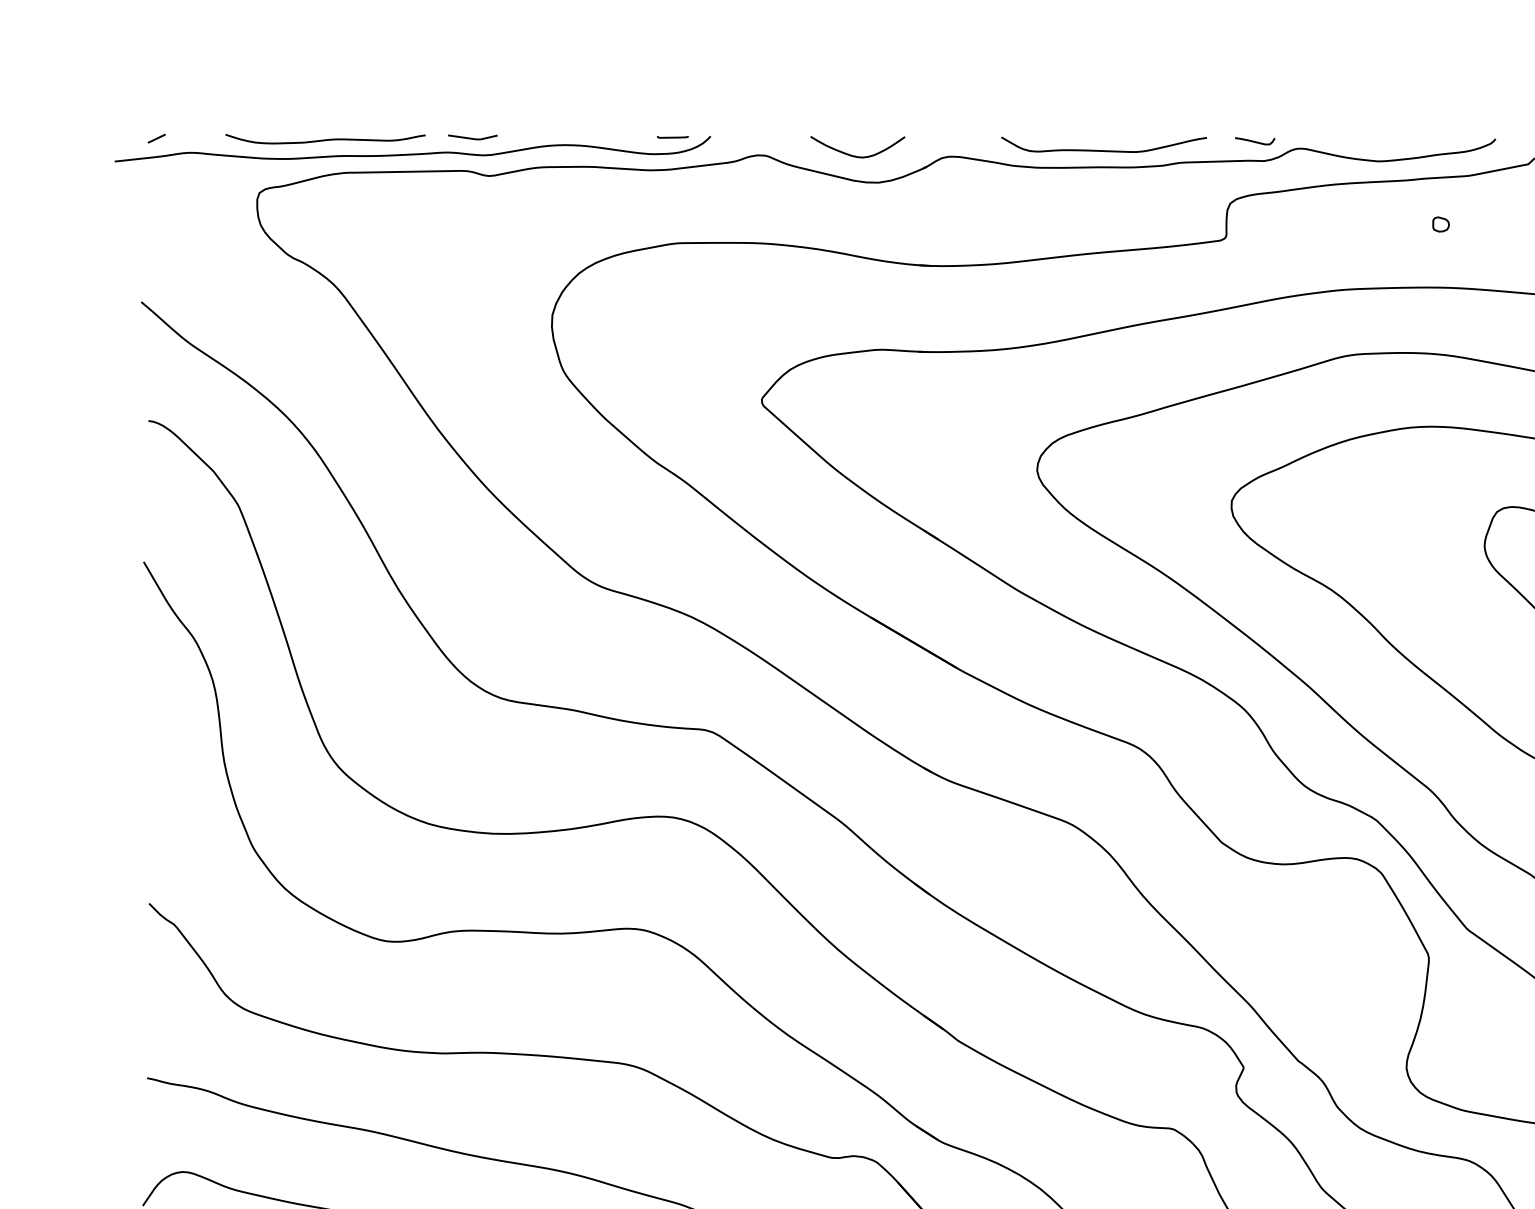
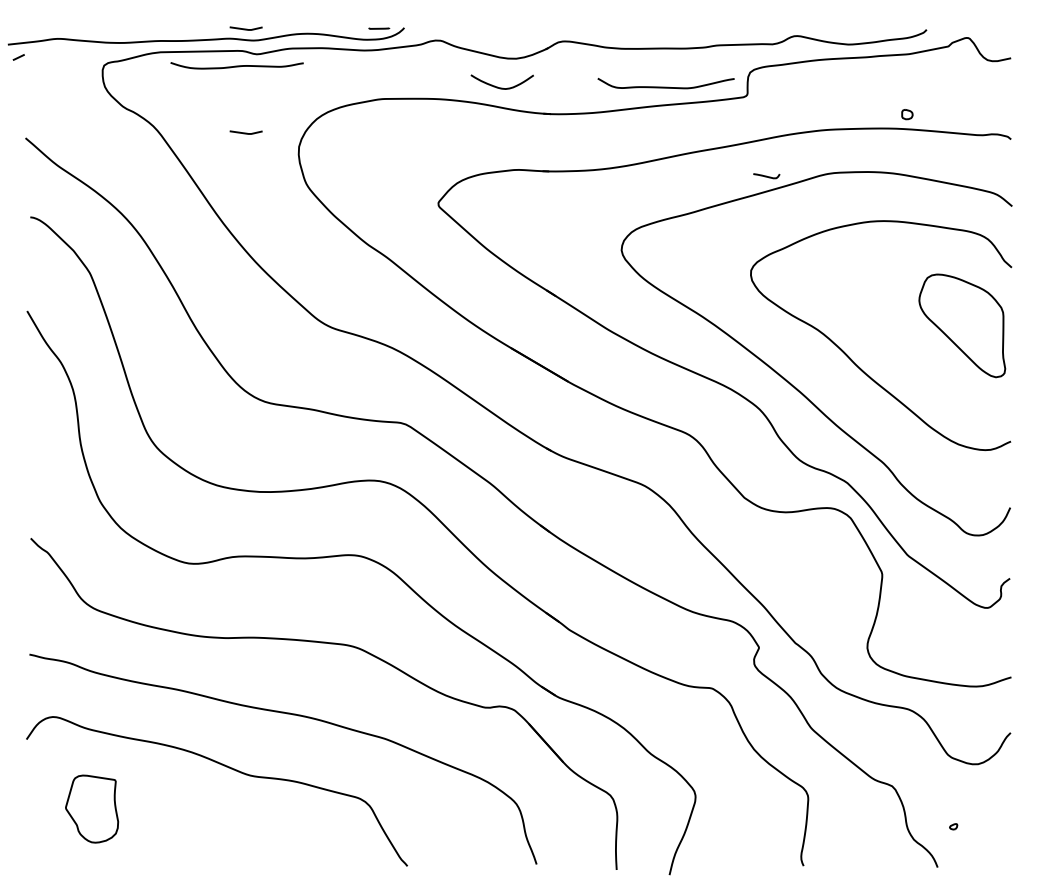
line: (156, 138) -> (18, 57), moved
curve: (324, 138) -> (236, 65), moved
curve: (1254, 141) -> (766, 176), moved
curve: (1103, 149) -> (665, 86), moved
curve: (856, 155) -> (501, 87), moved
part: (1441, 224) -> (907, 114), moved
curve: (471, 293) -> (245, 132), added

